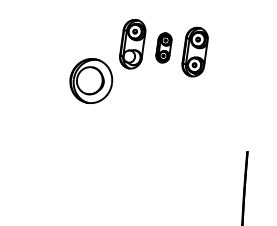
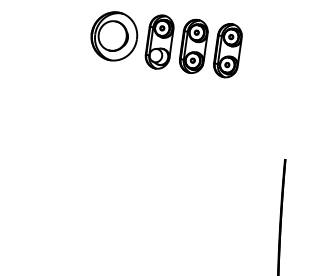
part: (163, 47) -> (193, 45), size x1.67
part: (91, 81) -> (114, 36), moved

